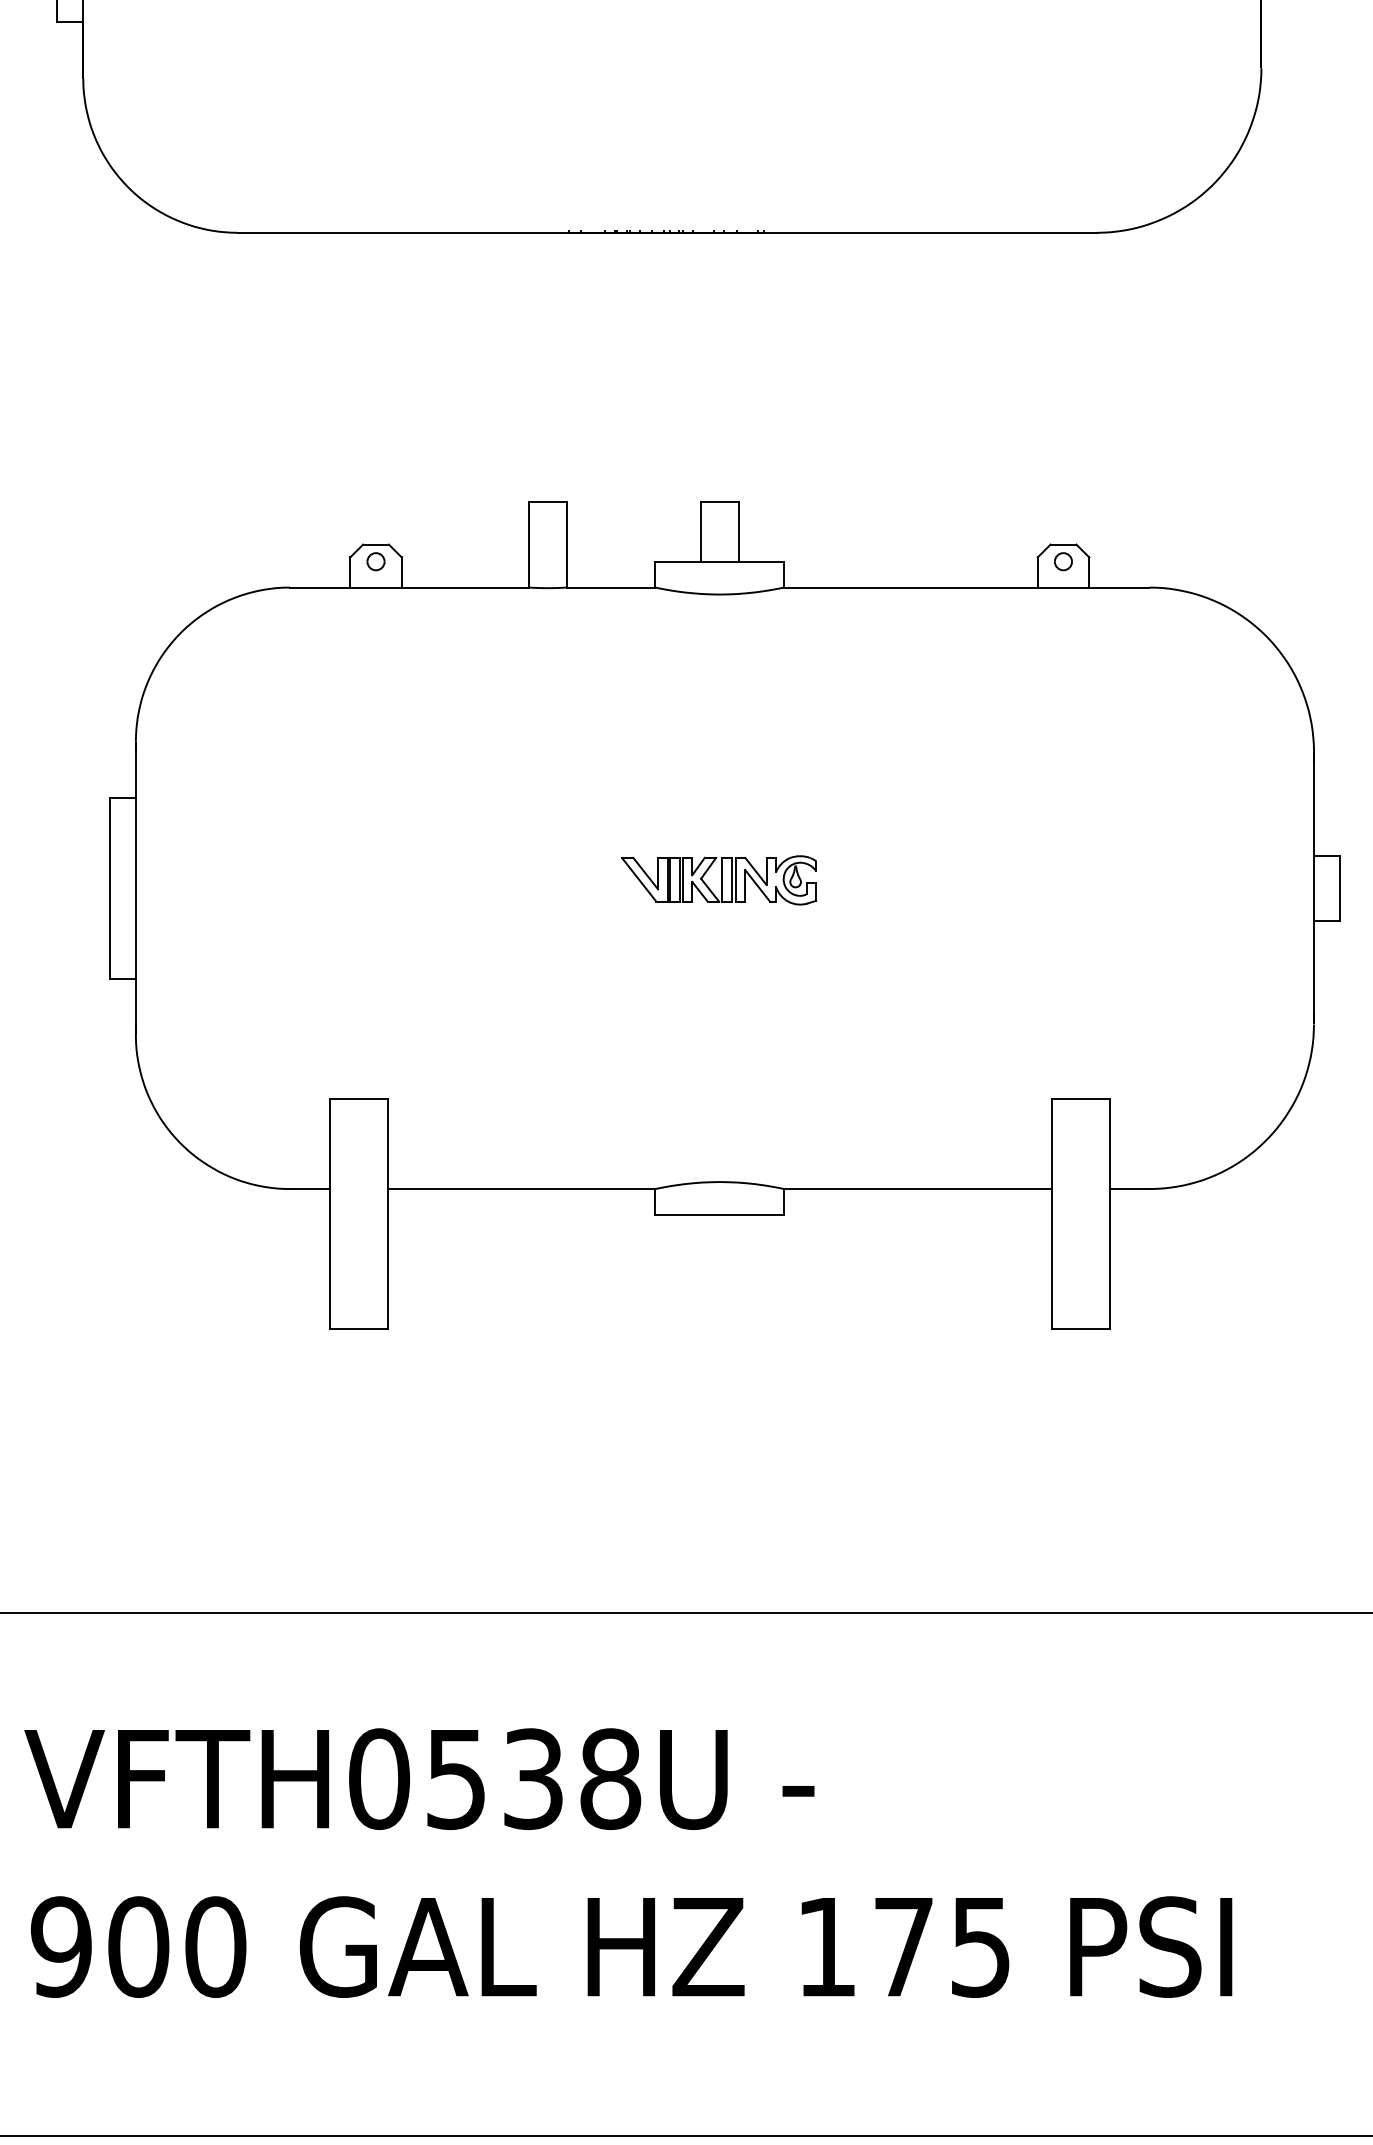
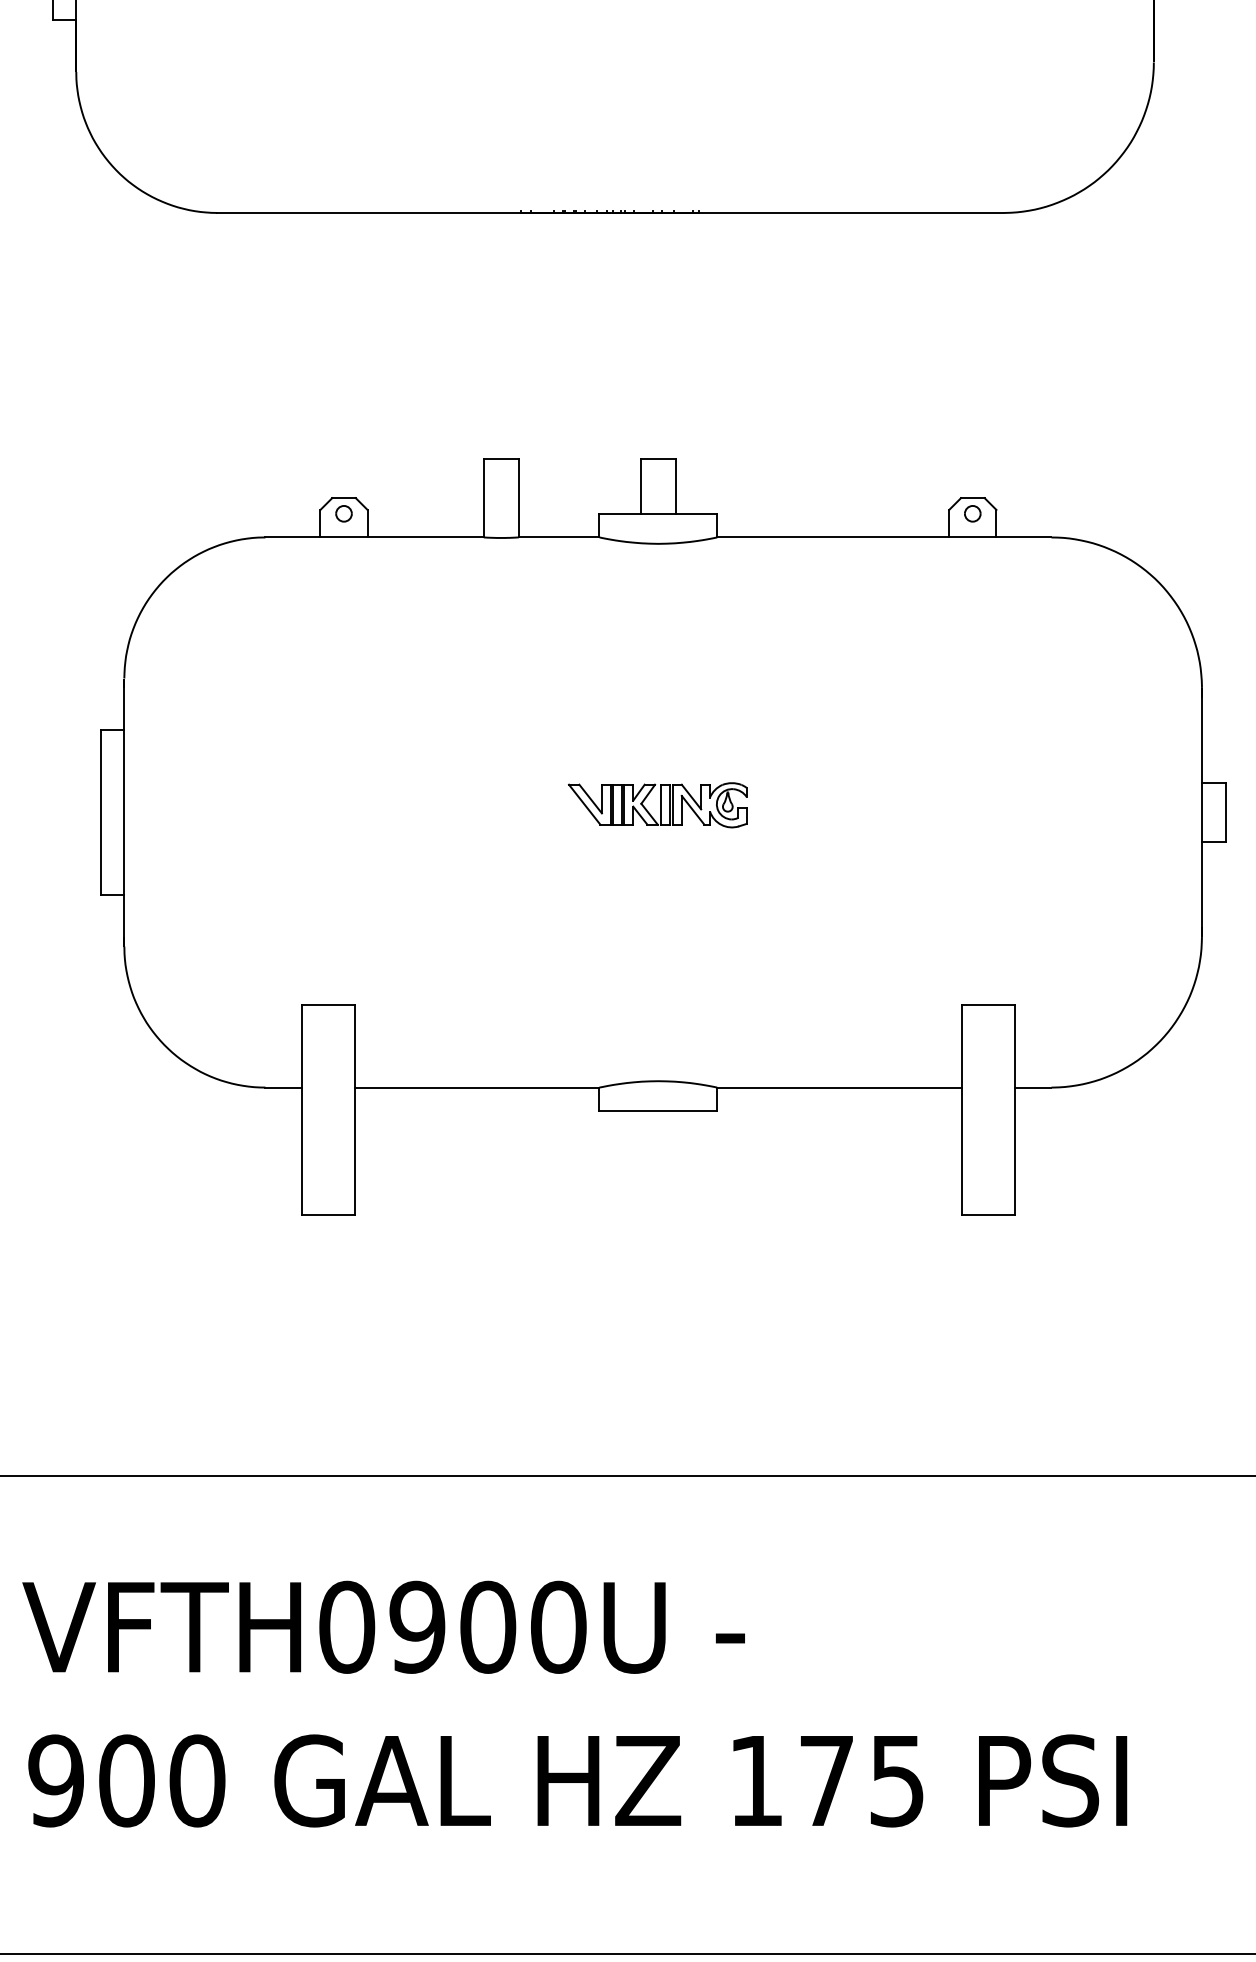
text: (532, 1778) -> (487, 1626), VFTH0538U -> VFTH0900U

